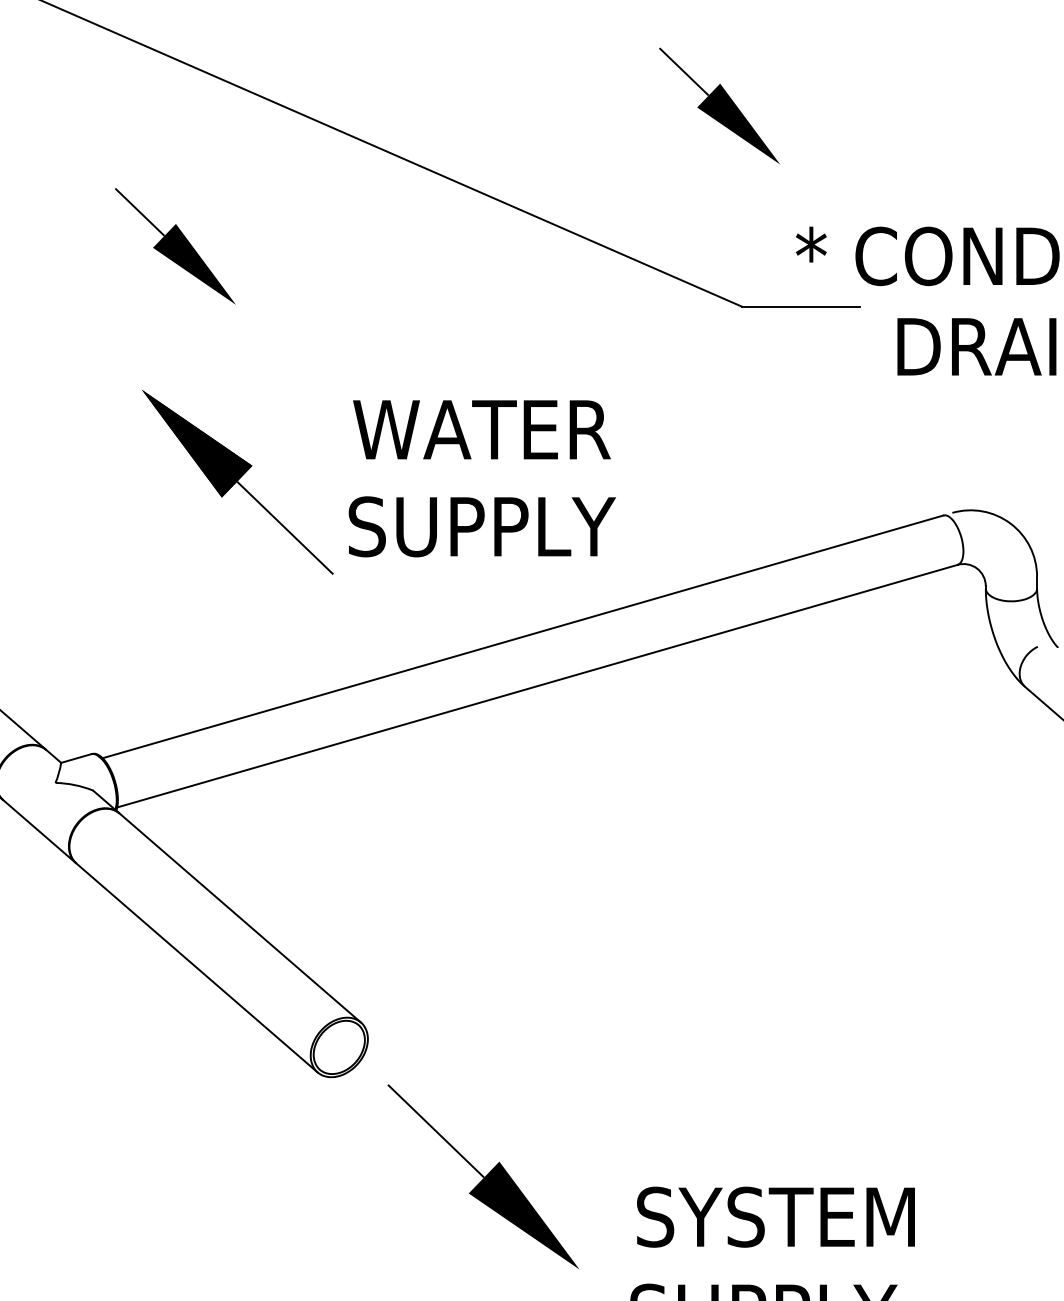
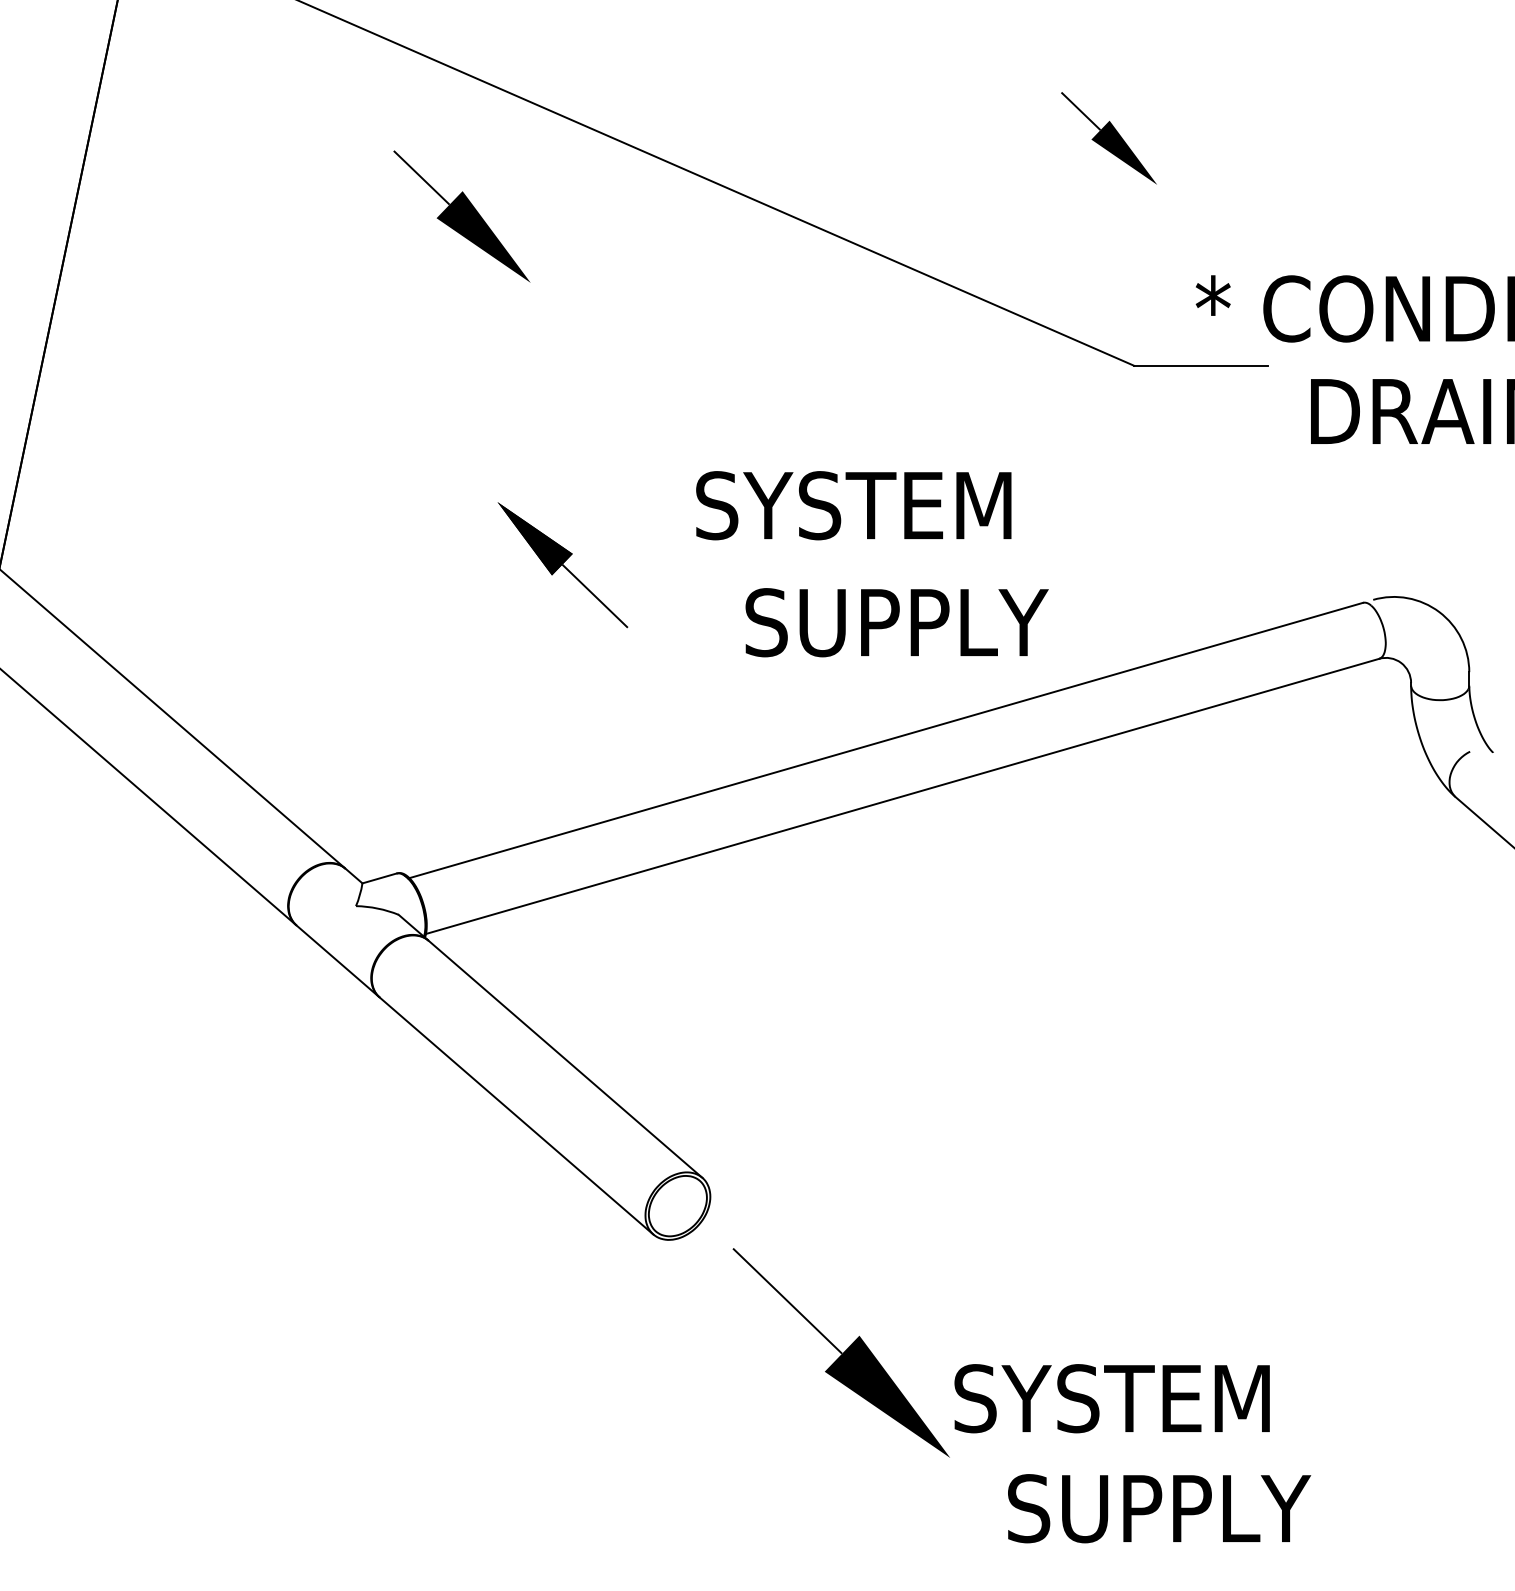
part: (718, 106) -> (1108, 138), size x0.7
part: (174, 246) -> (461, 216), moved
text: (493, 429) -> (852, 505), WATER -> SYSTEM
part: (237, 481) -> (562, 564), size x0.6
text: (481, 526) -> (896, 622), moved
text: (775, 1217) -> (1111, 1398), moved

